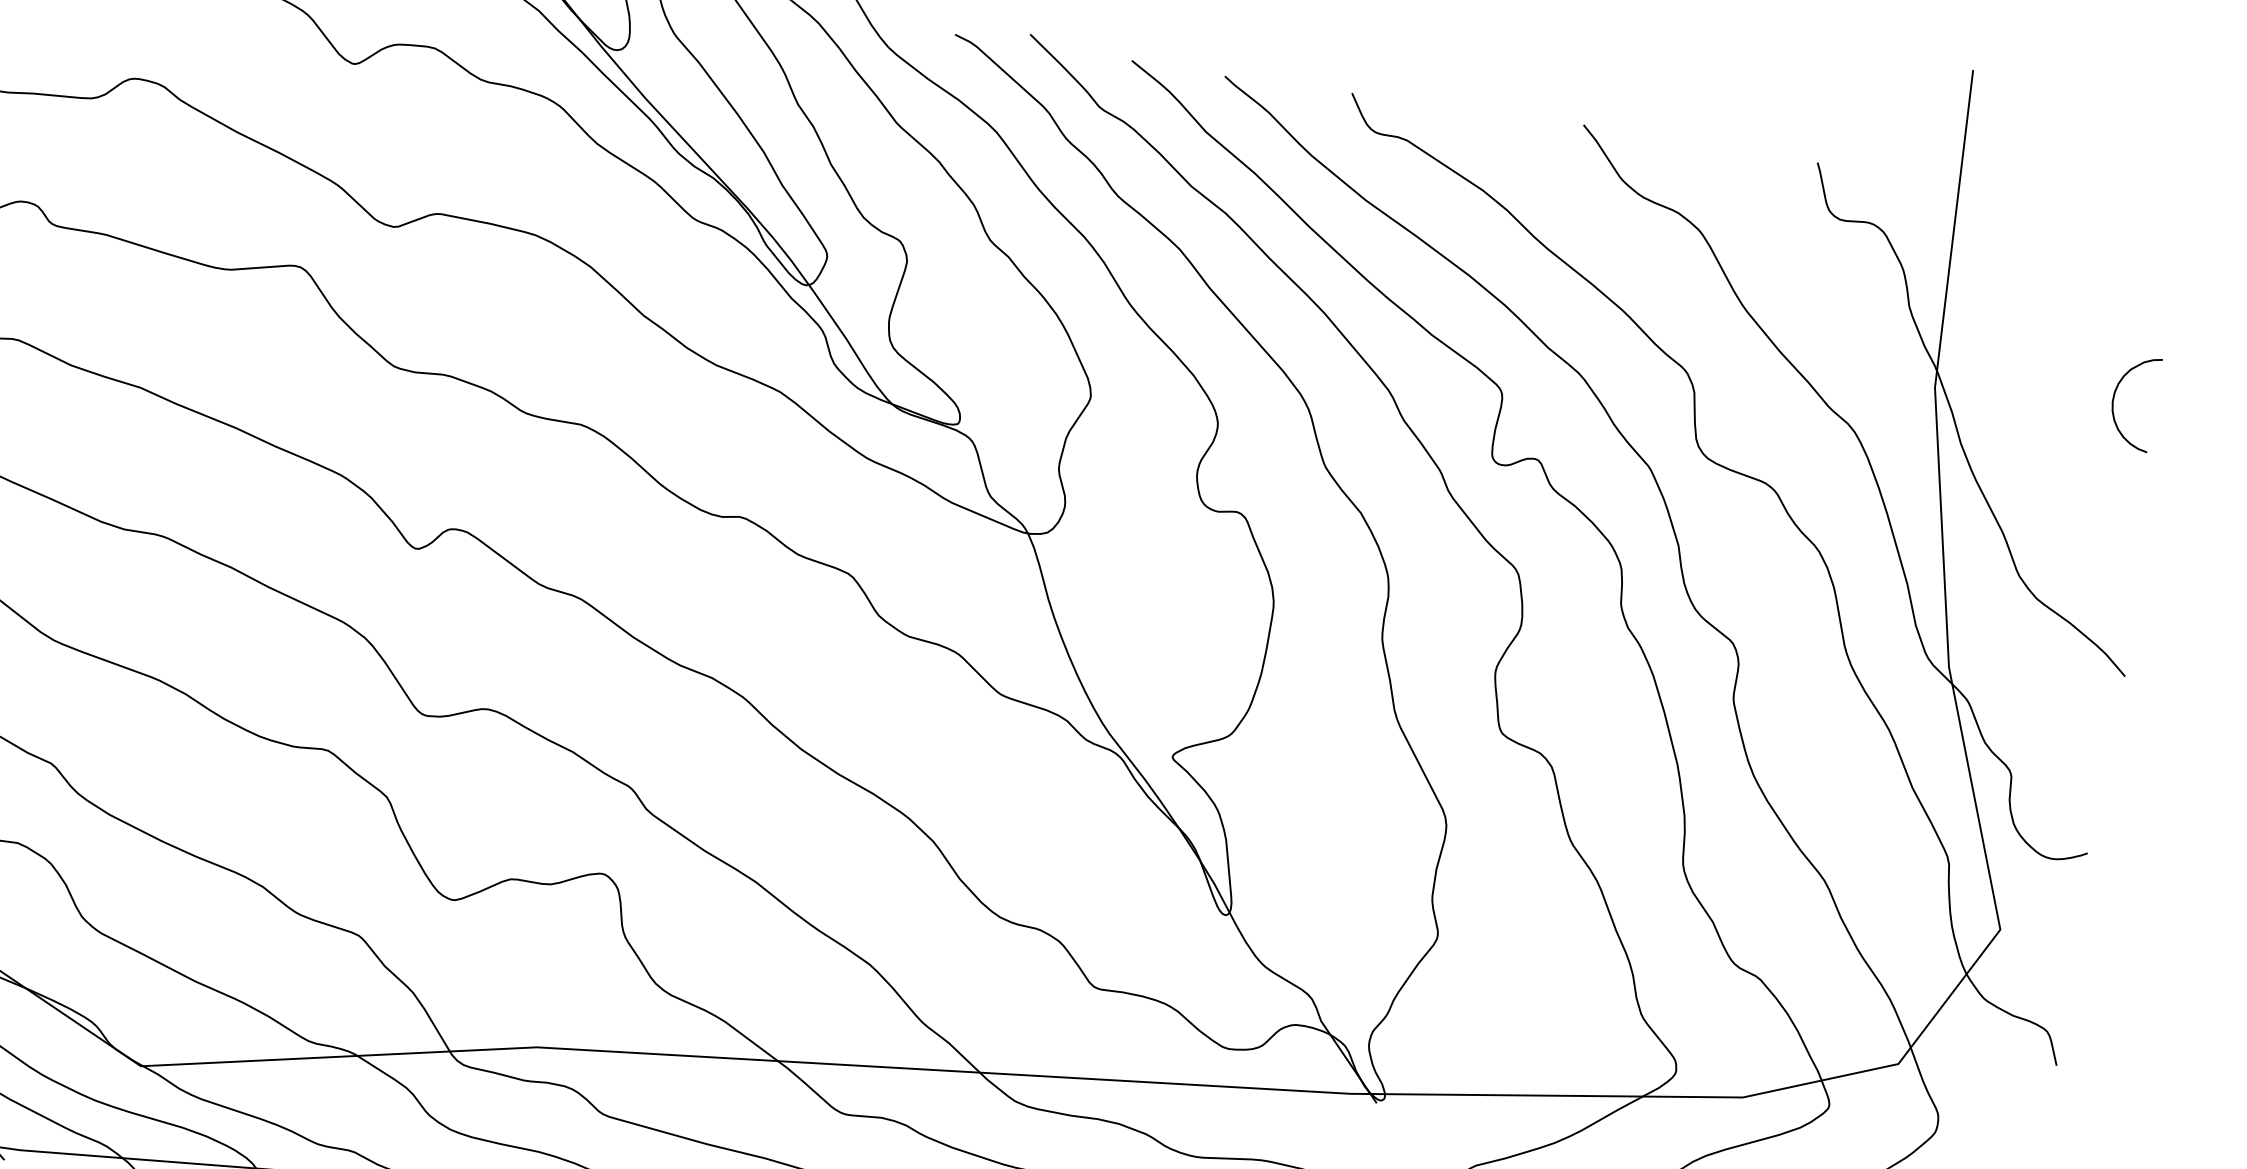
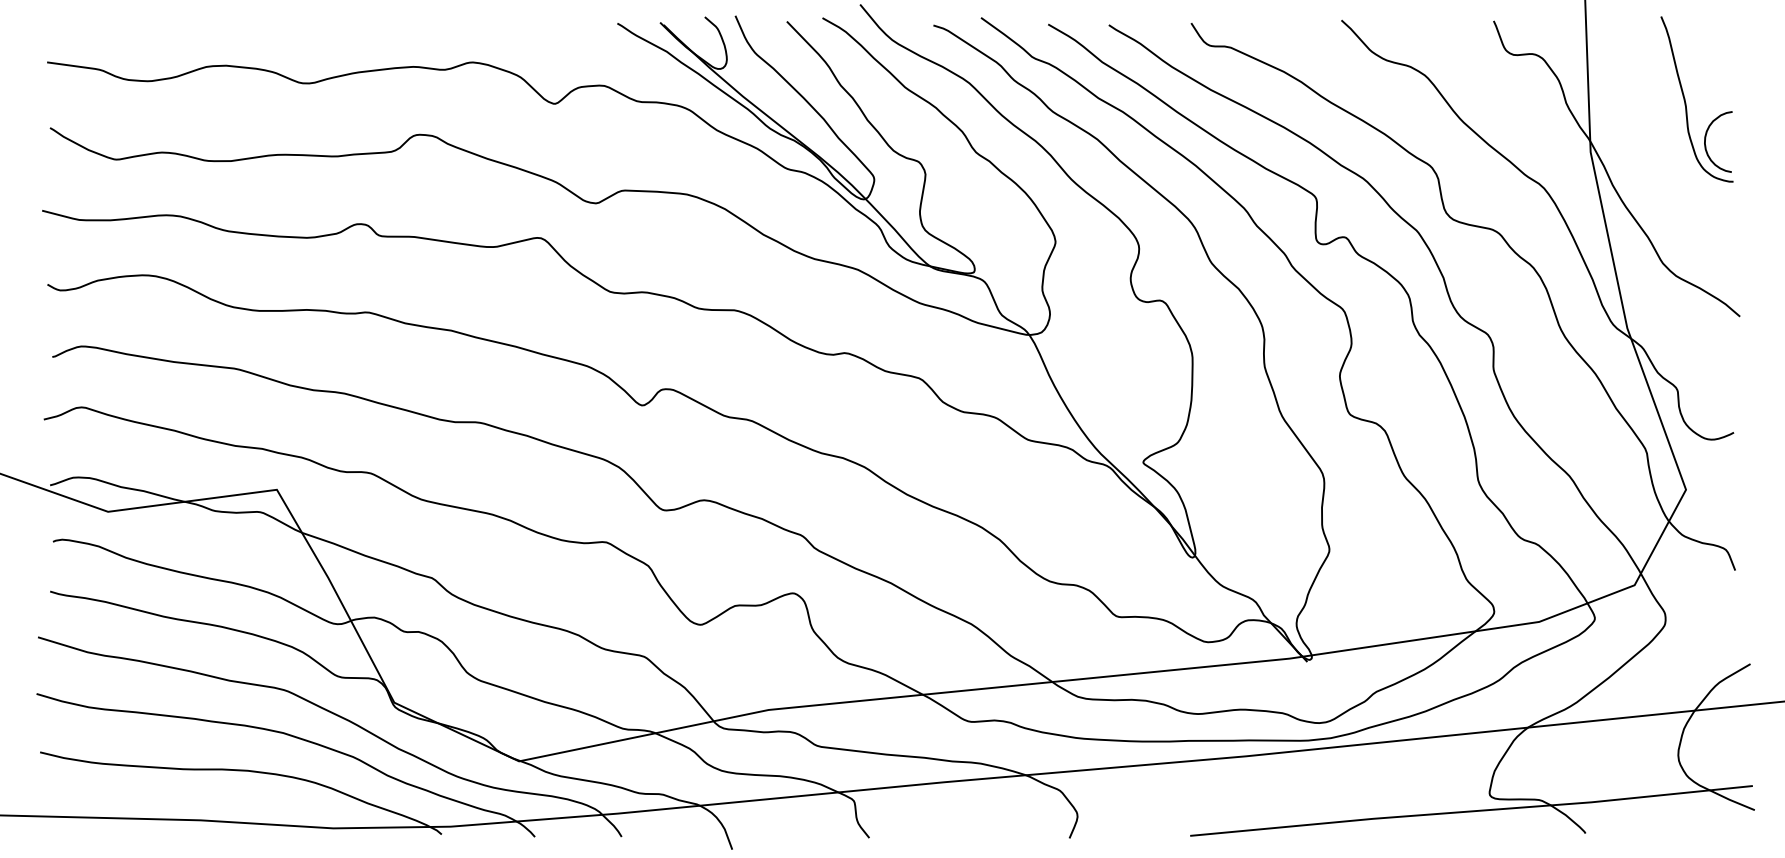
curve: (2094, 334) -> (1686, 102), added

